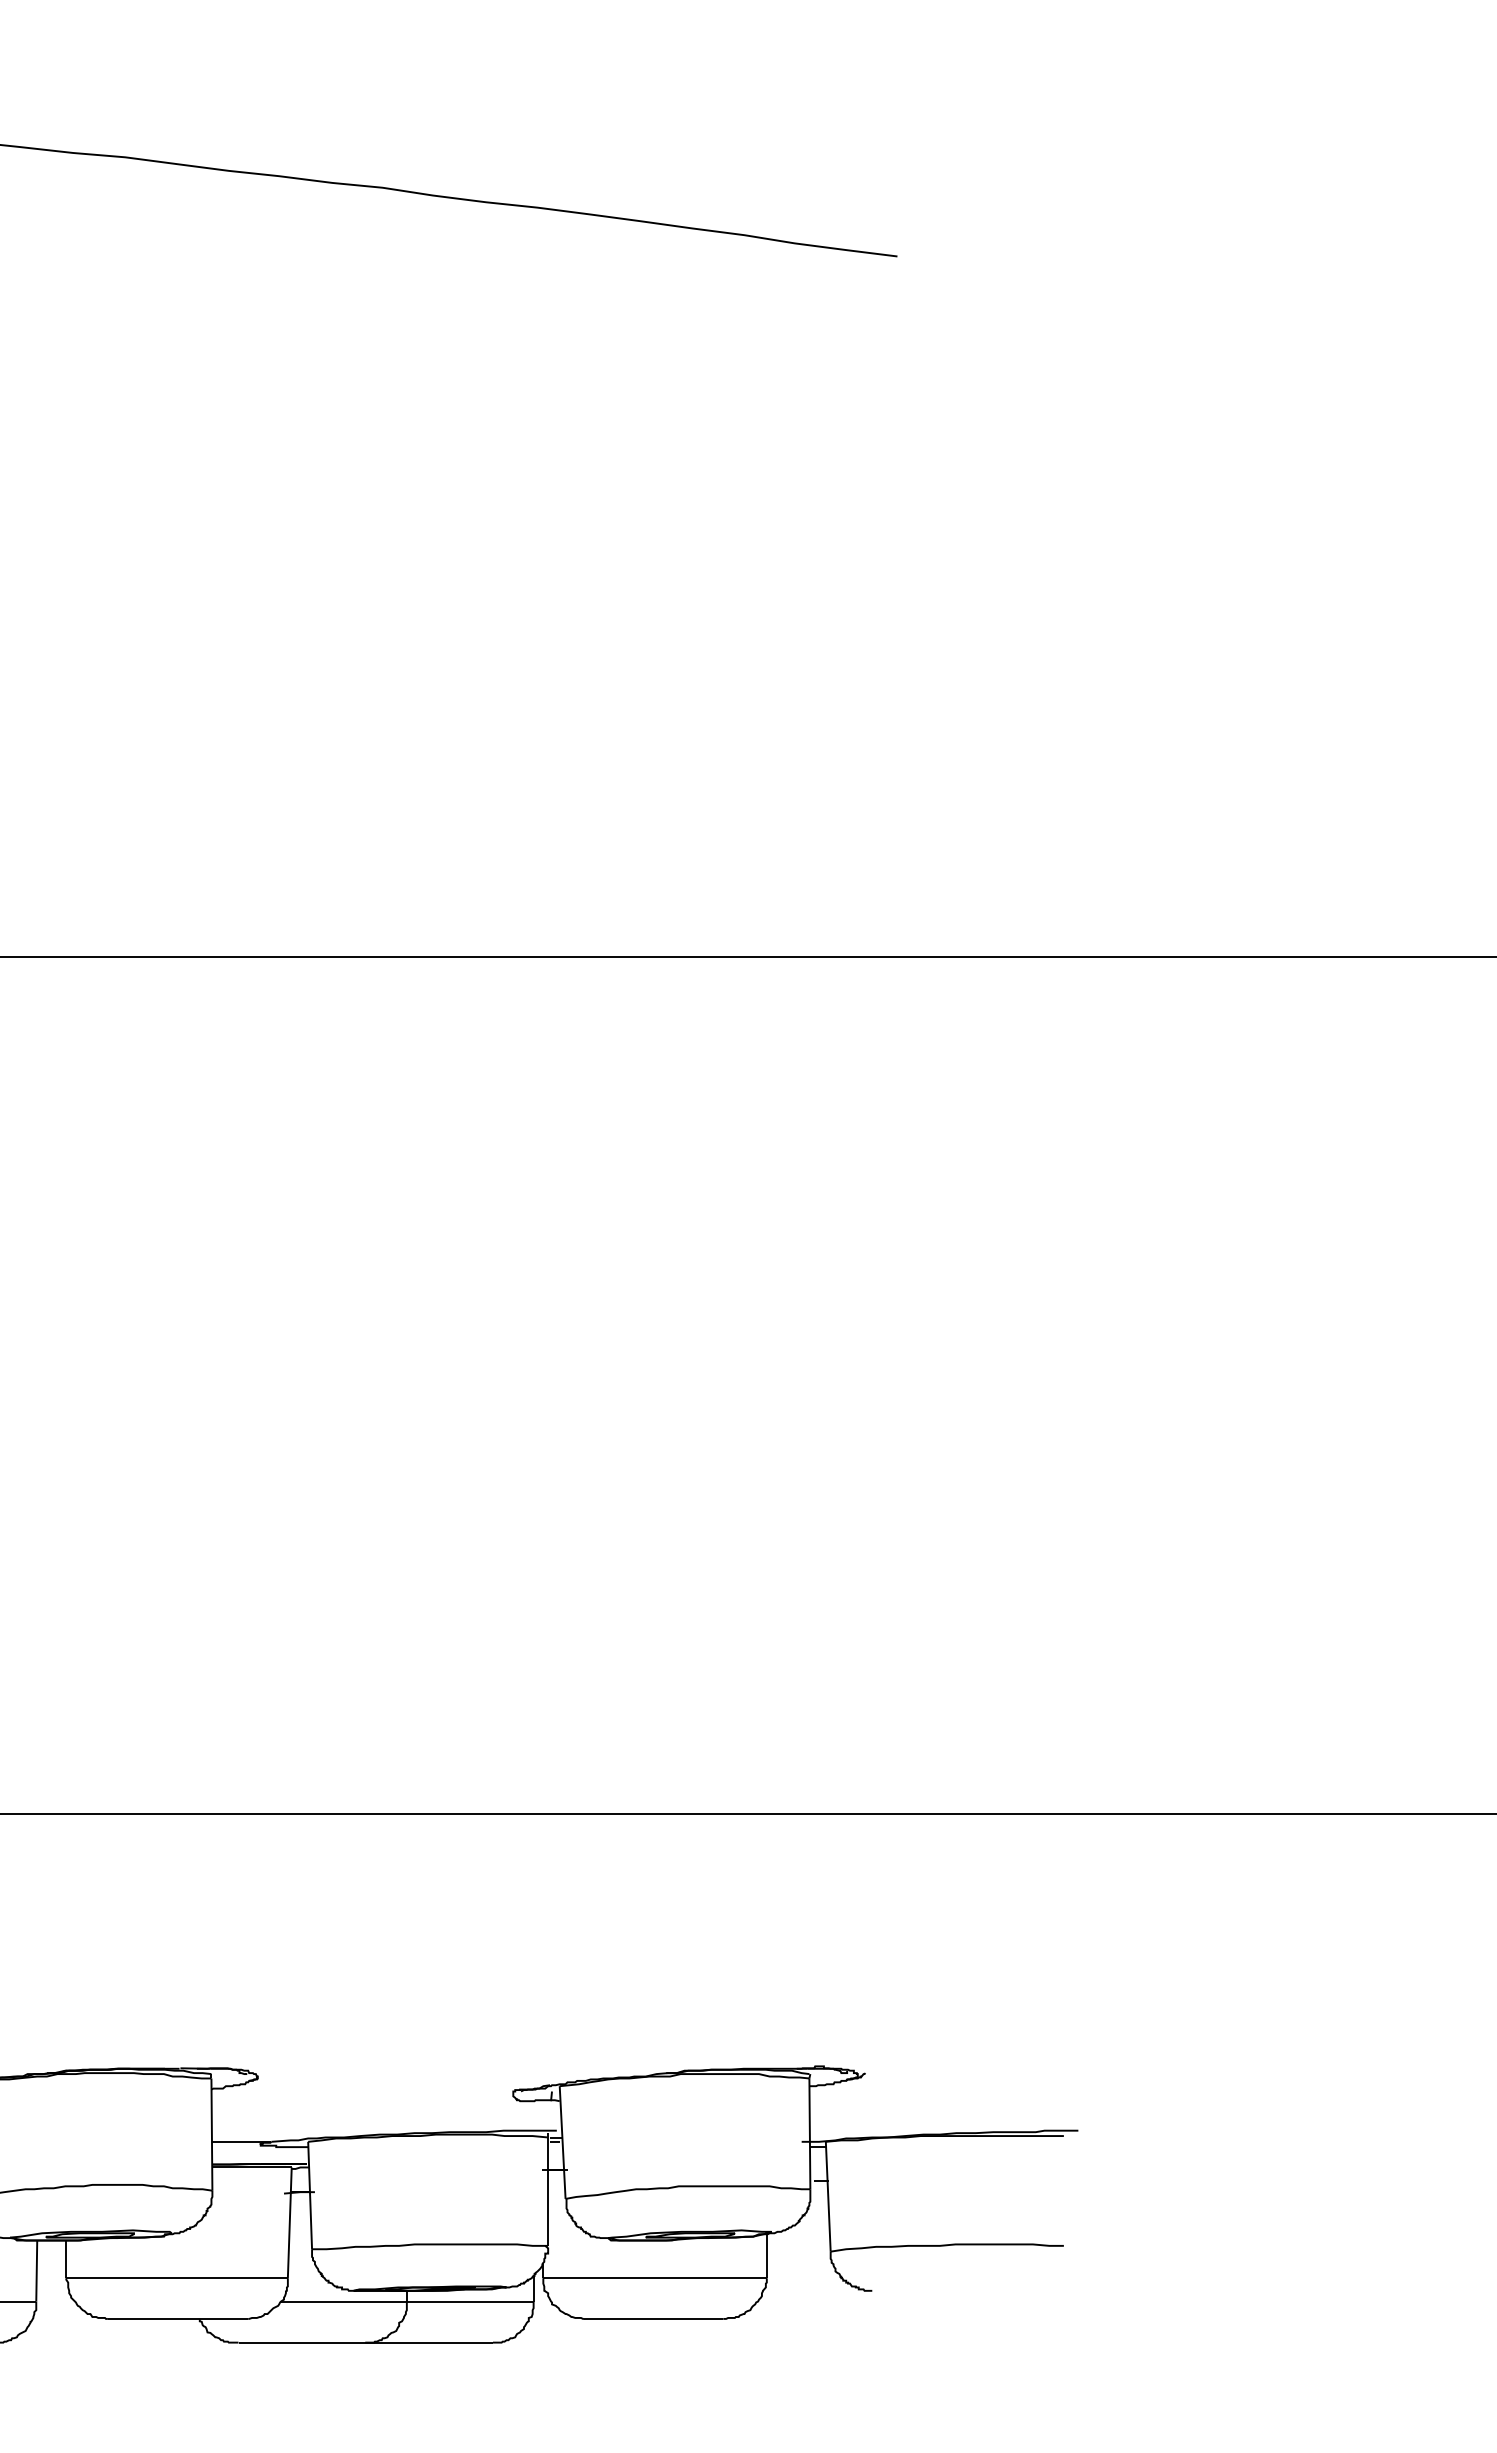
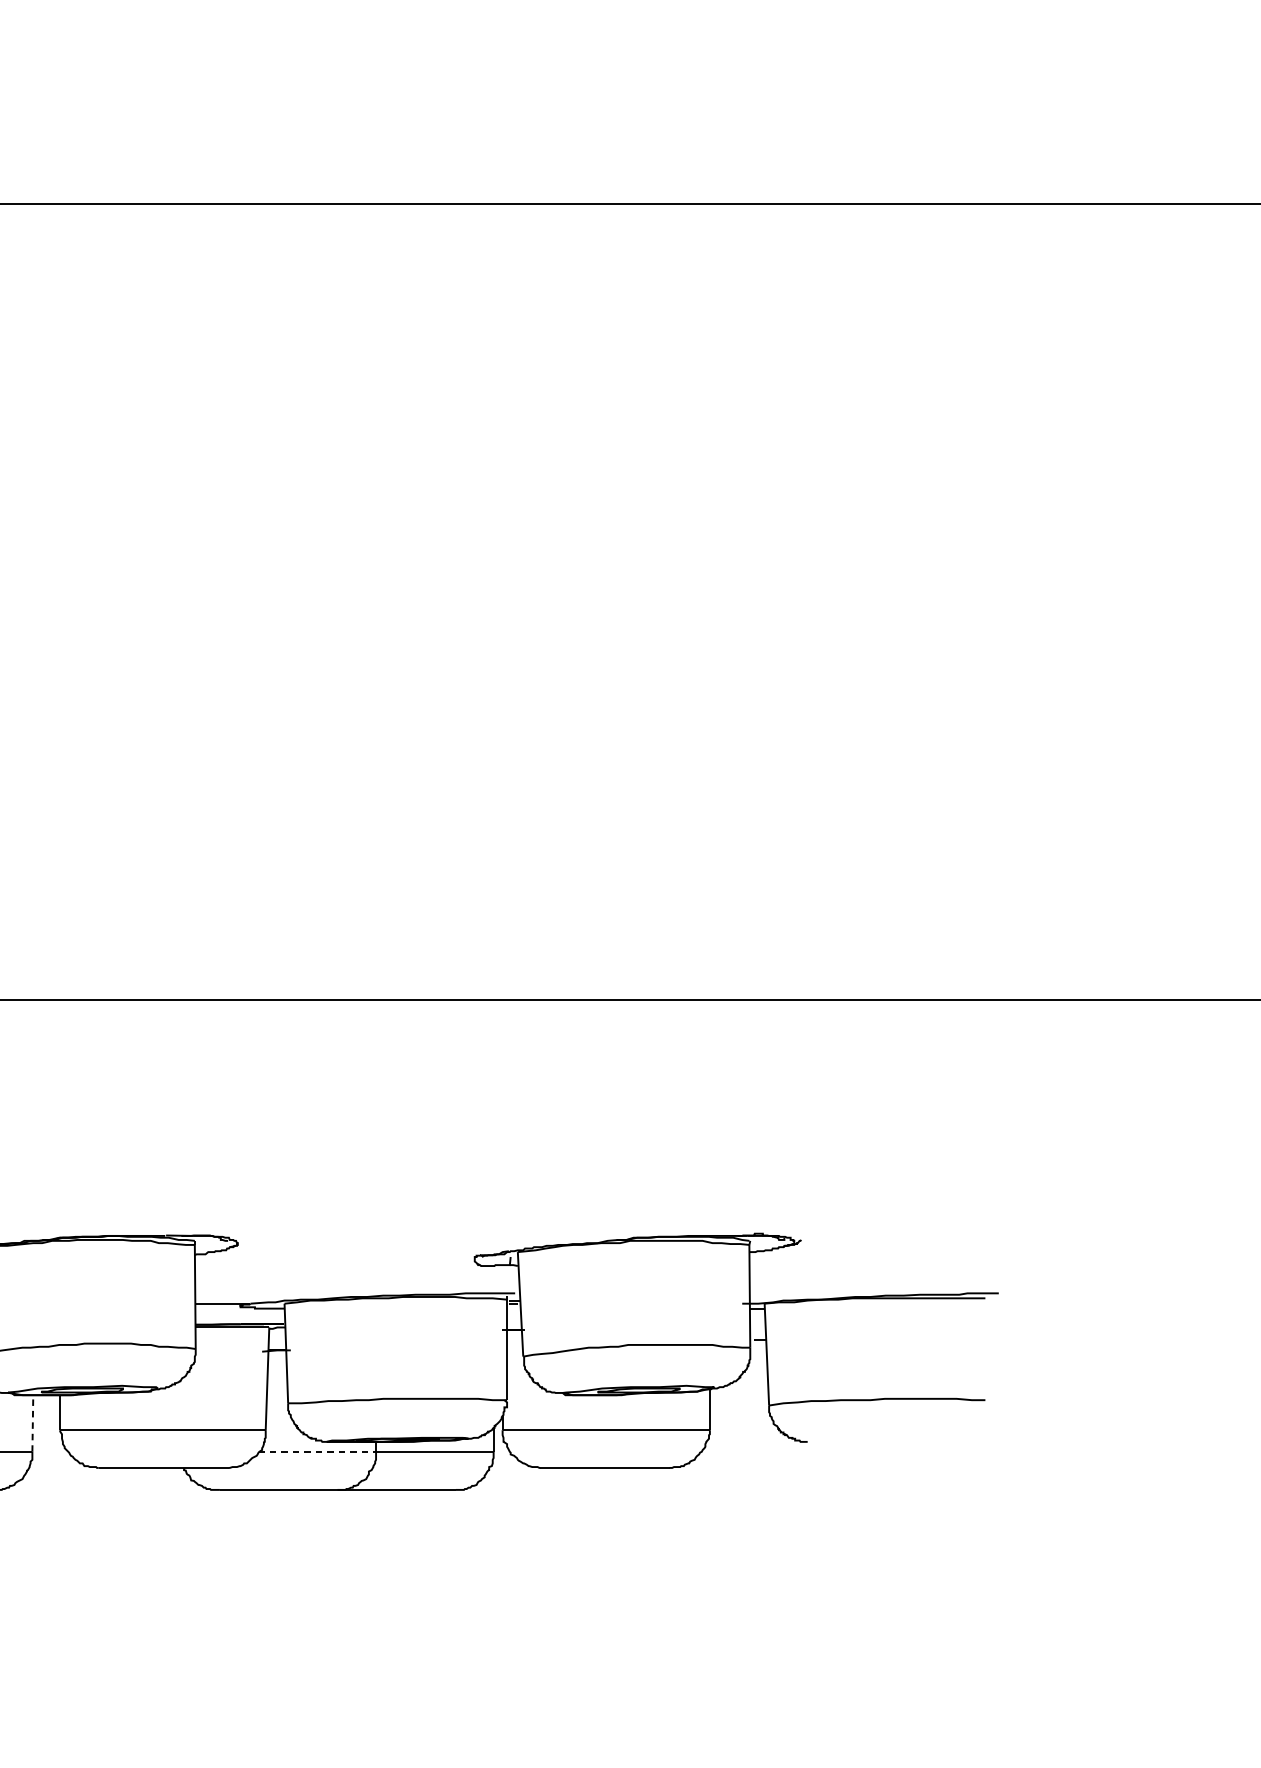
line: (36, 2271) -> (32, 1423), solid -> dashed
line: (343, 2301) -> (317, 1451), solid -> dashed

